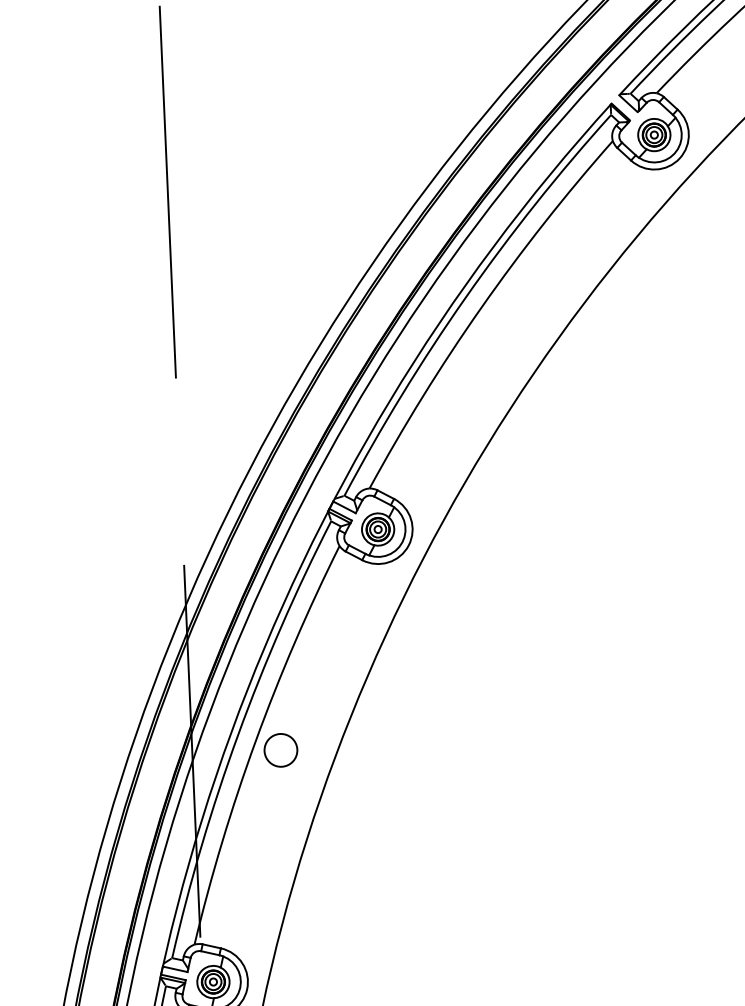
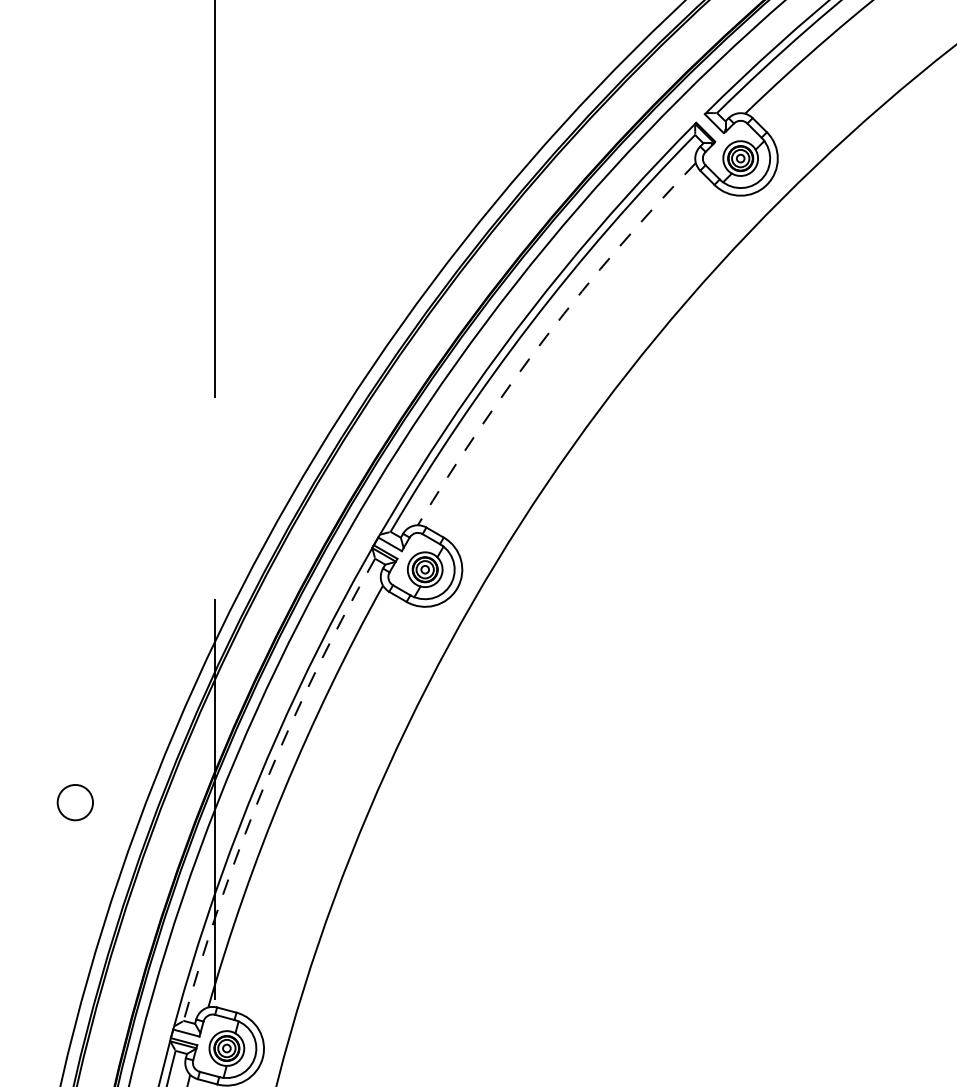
arc: (481, 308) -> (546, 336), solid -> dashed
arc: (238, 734) -> (265, 783), solid -> dashed
circle: (280, 750) -> (74, 802), moved

